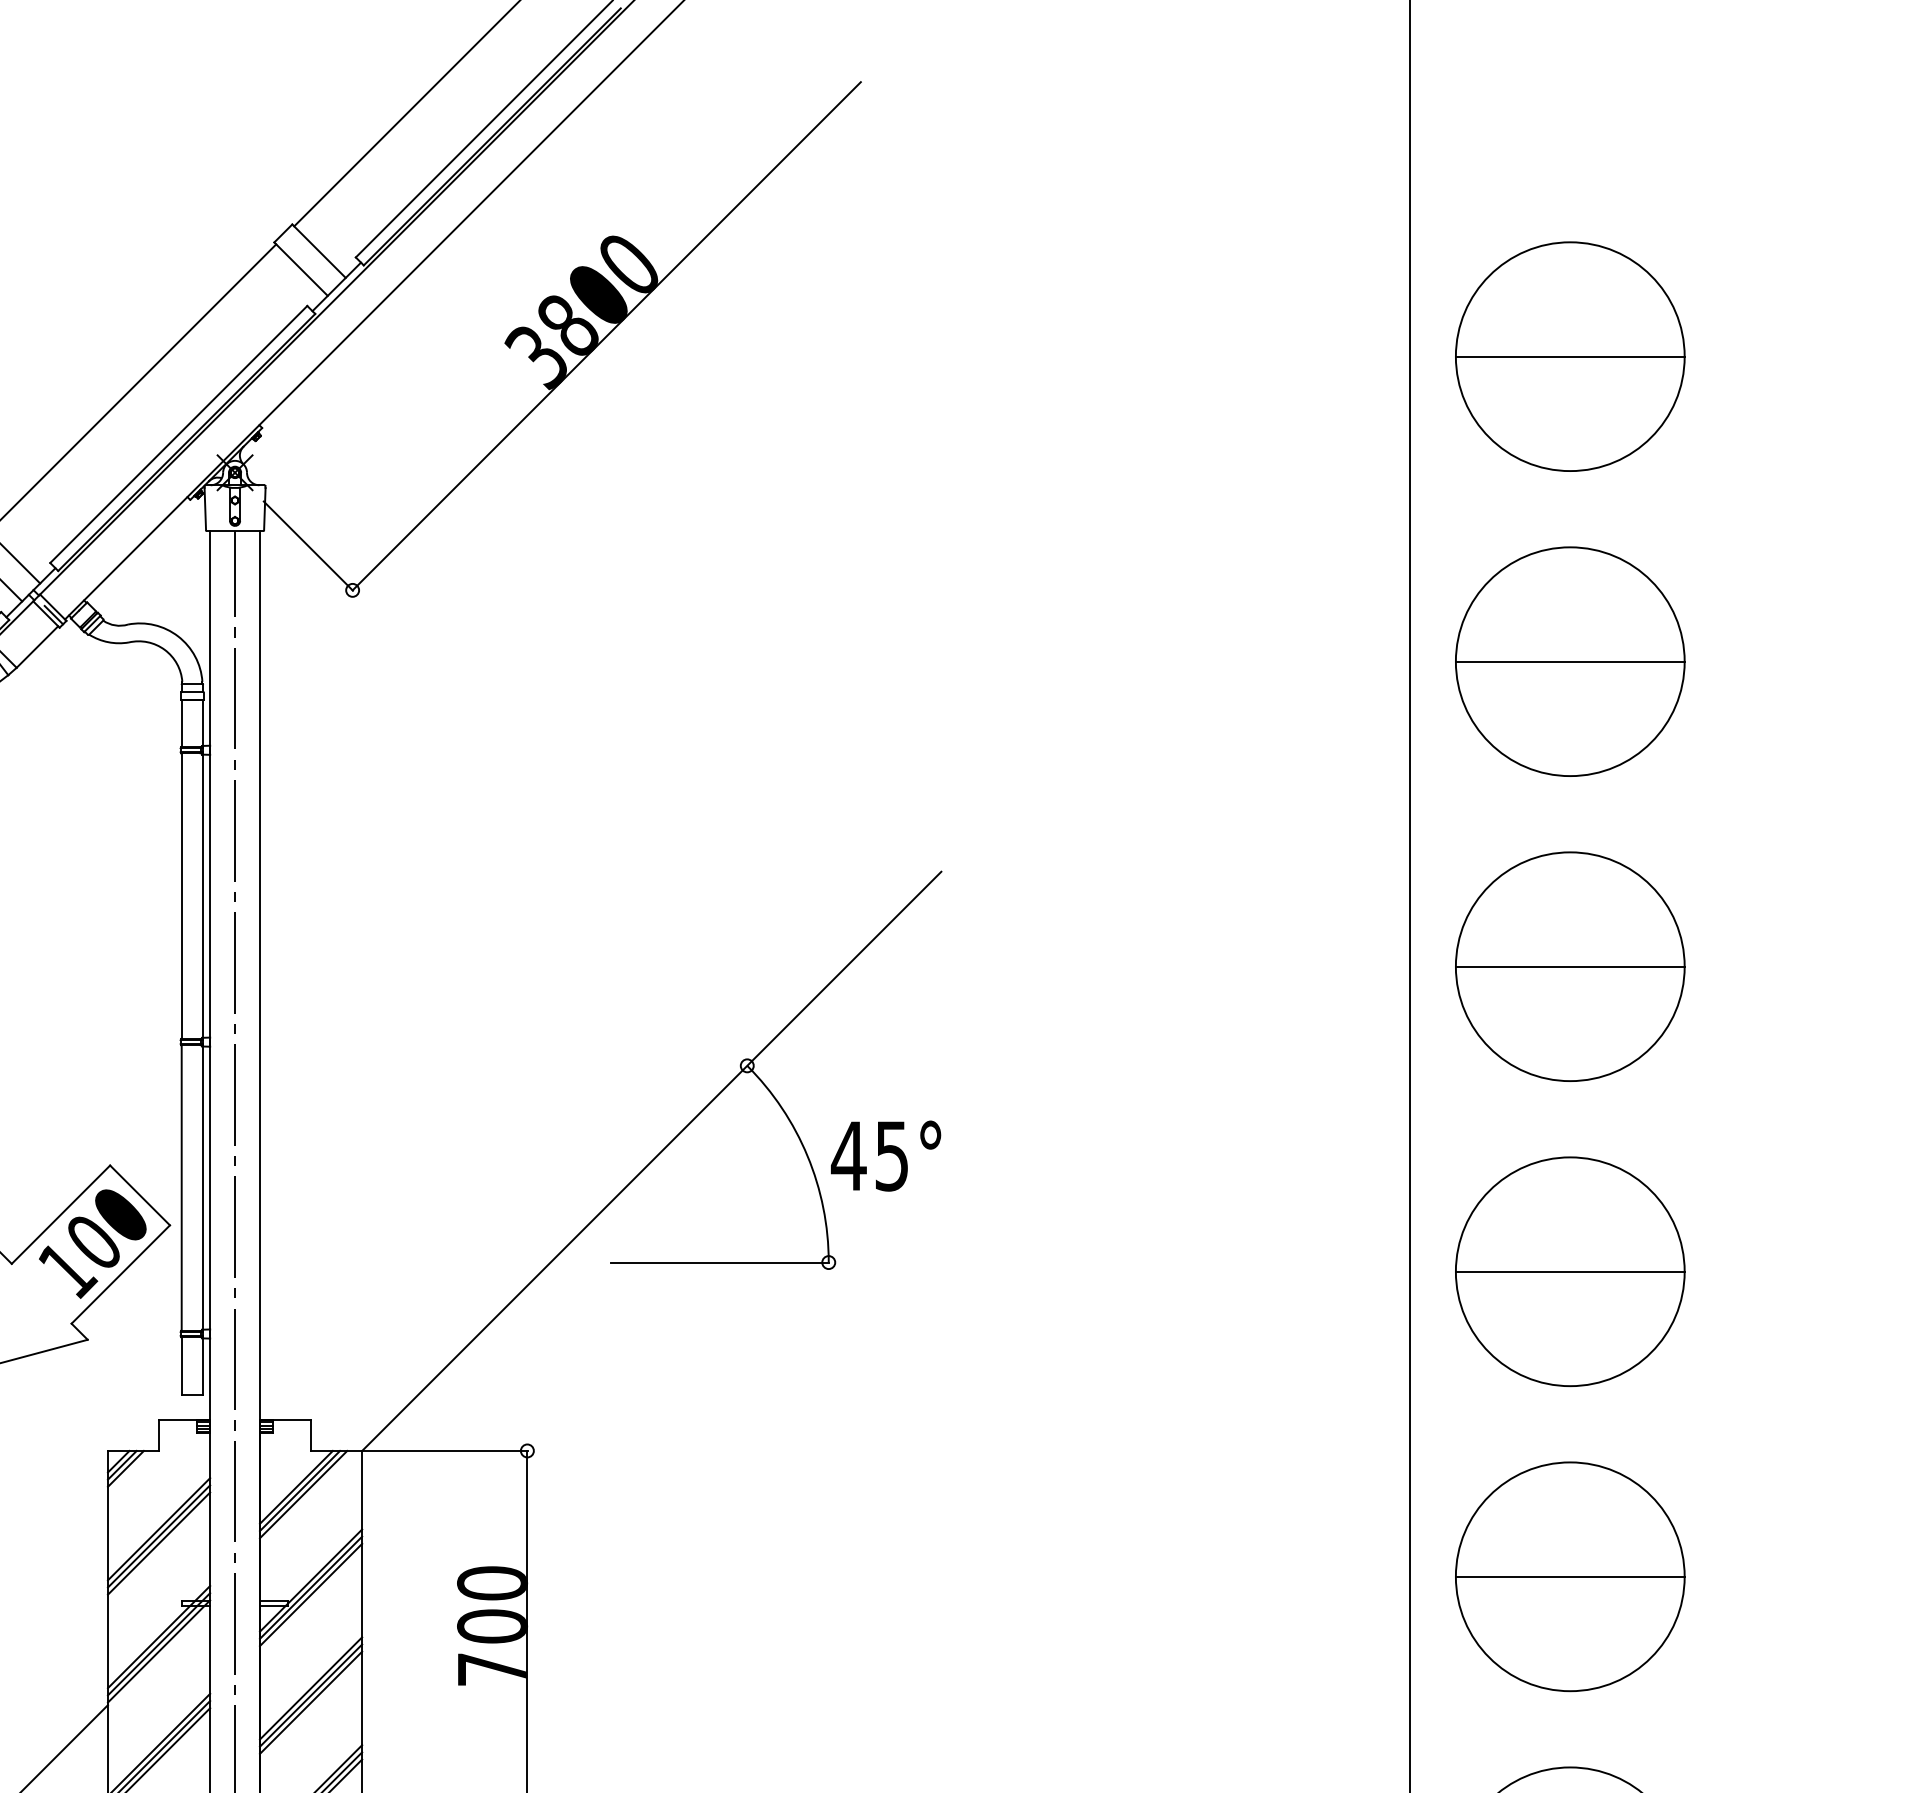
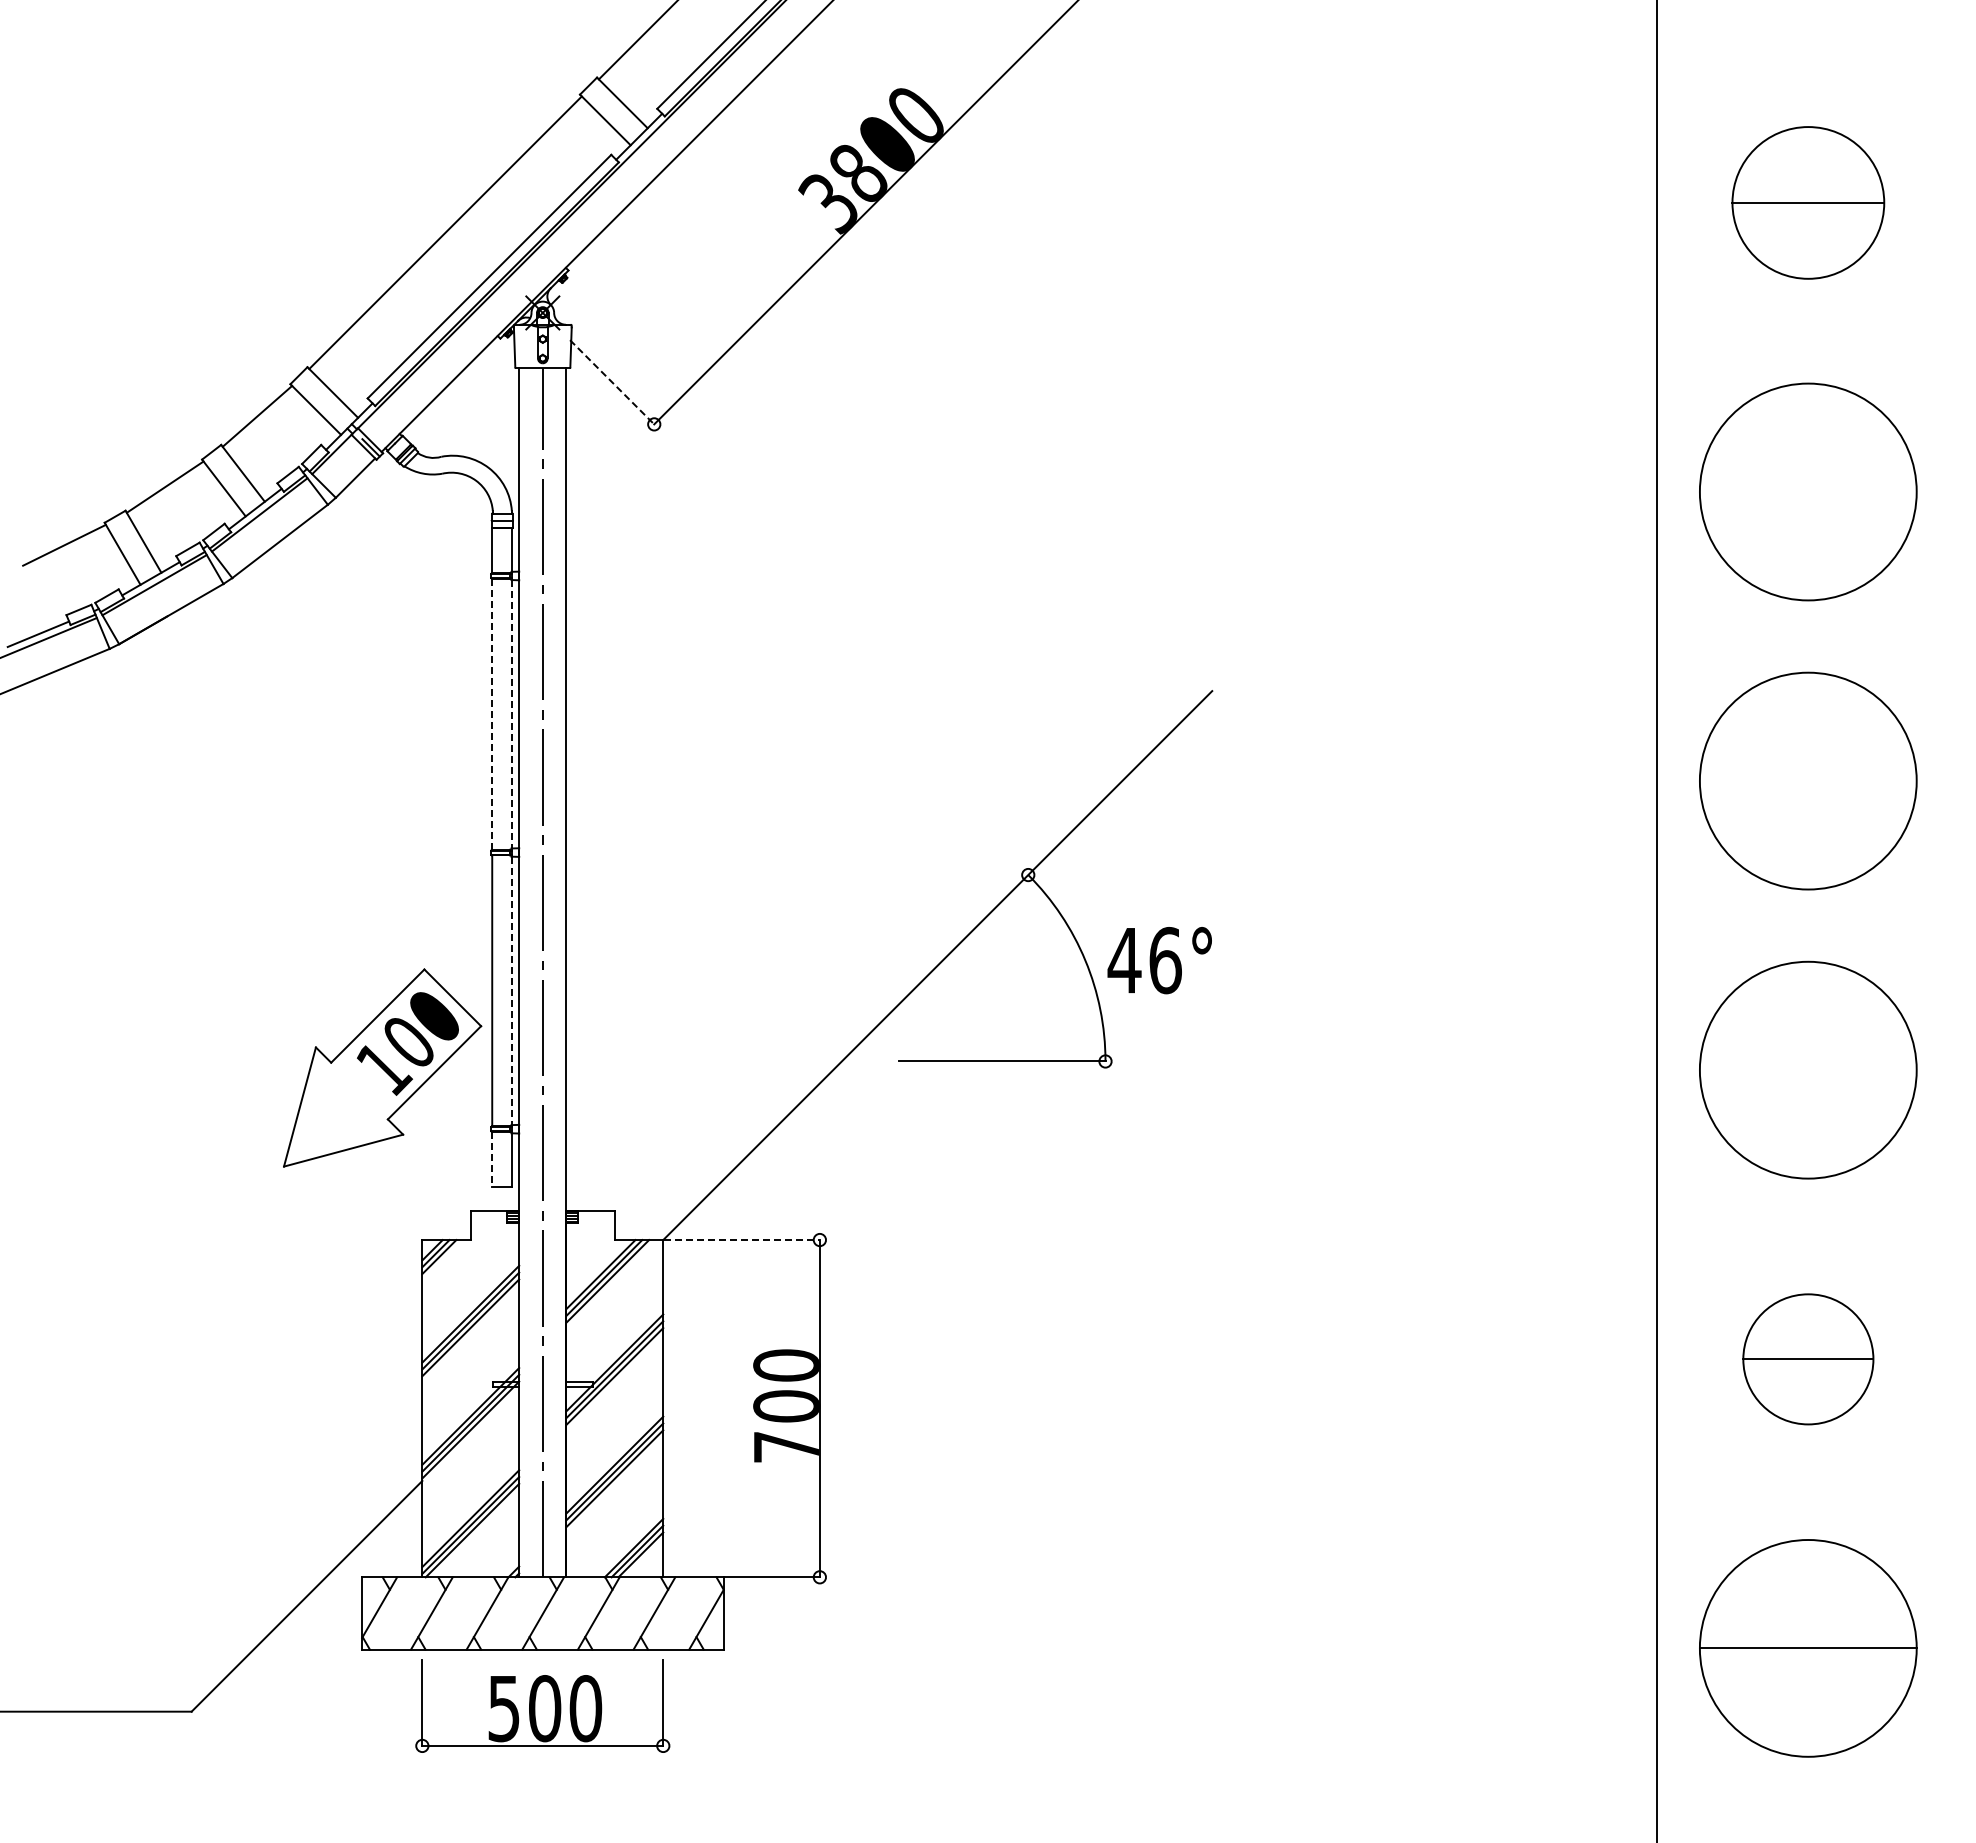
part: (1570, 356) -> (1808, 202), size x0.7
line: (308, 546) -> (612, 382), solid -> dashed
line: (1569, 662) -> (1807, 492), removed
line: (181, 896) -> (492, 714), solid -> dashed
line: (203, 896) -> (512, 714), solid -> dashed
line: (1569, 967) -> (1807, 781), removed
text: (892, 1156) -> (1165, 960), 45° -> 46°
line: (203, 1188) -> (512, 991), solid -> dashed
line: (1569, 1272) -> (1807, 1070), removed
line: (181, 1367) -> (492, 1160), solid -> dashed
line: (445, 1451) -> (742, 1240), solid -> dashed
part: (1570, 1577) -> (1808, 1359), size x0.6

